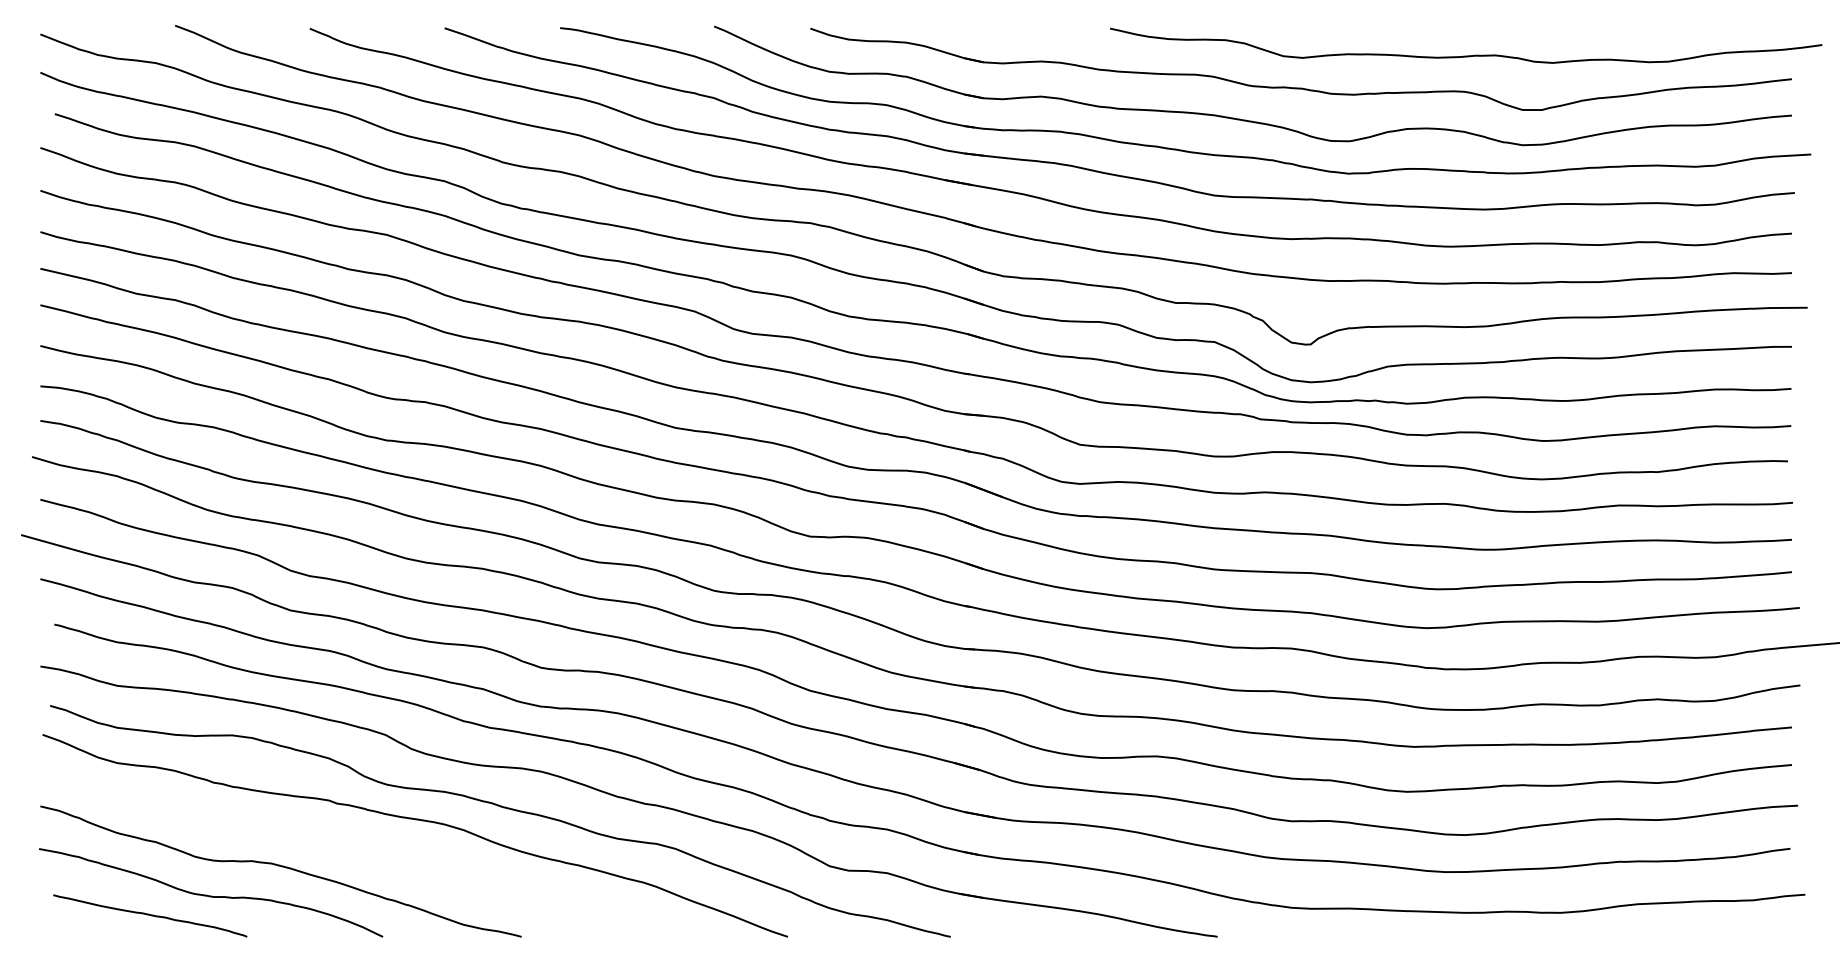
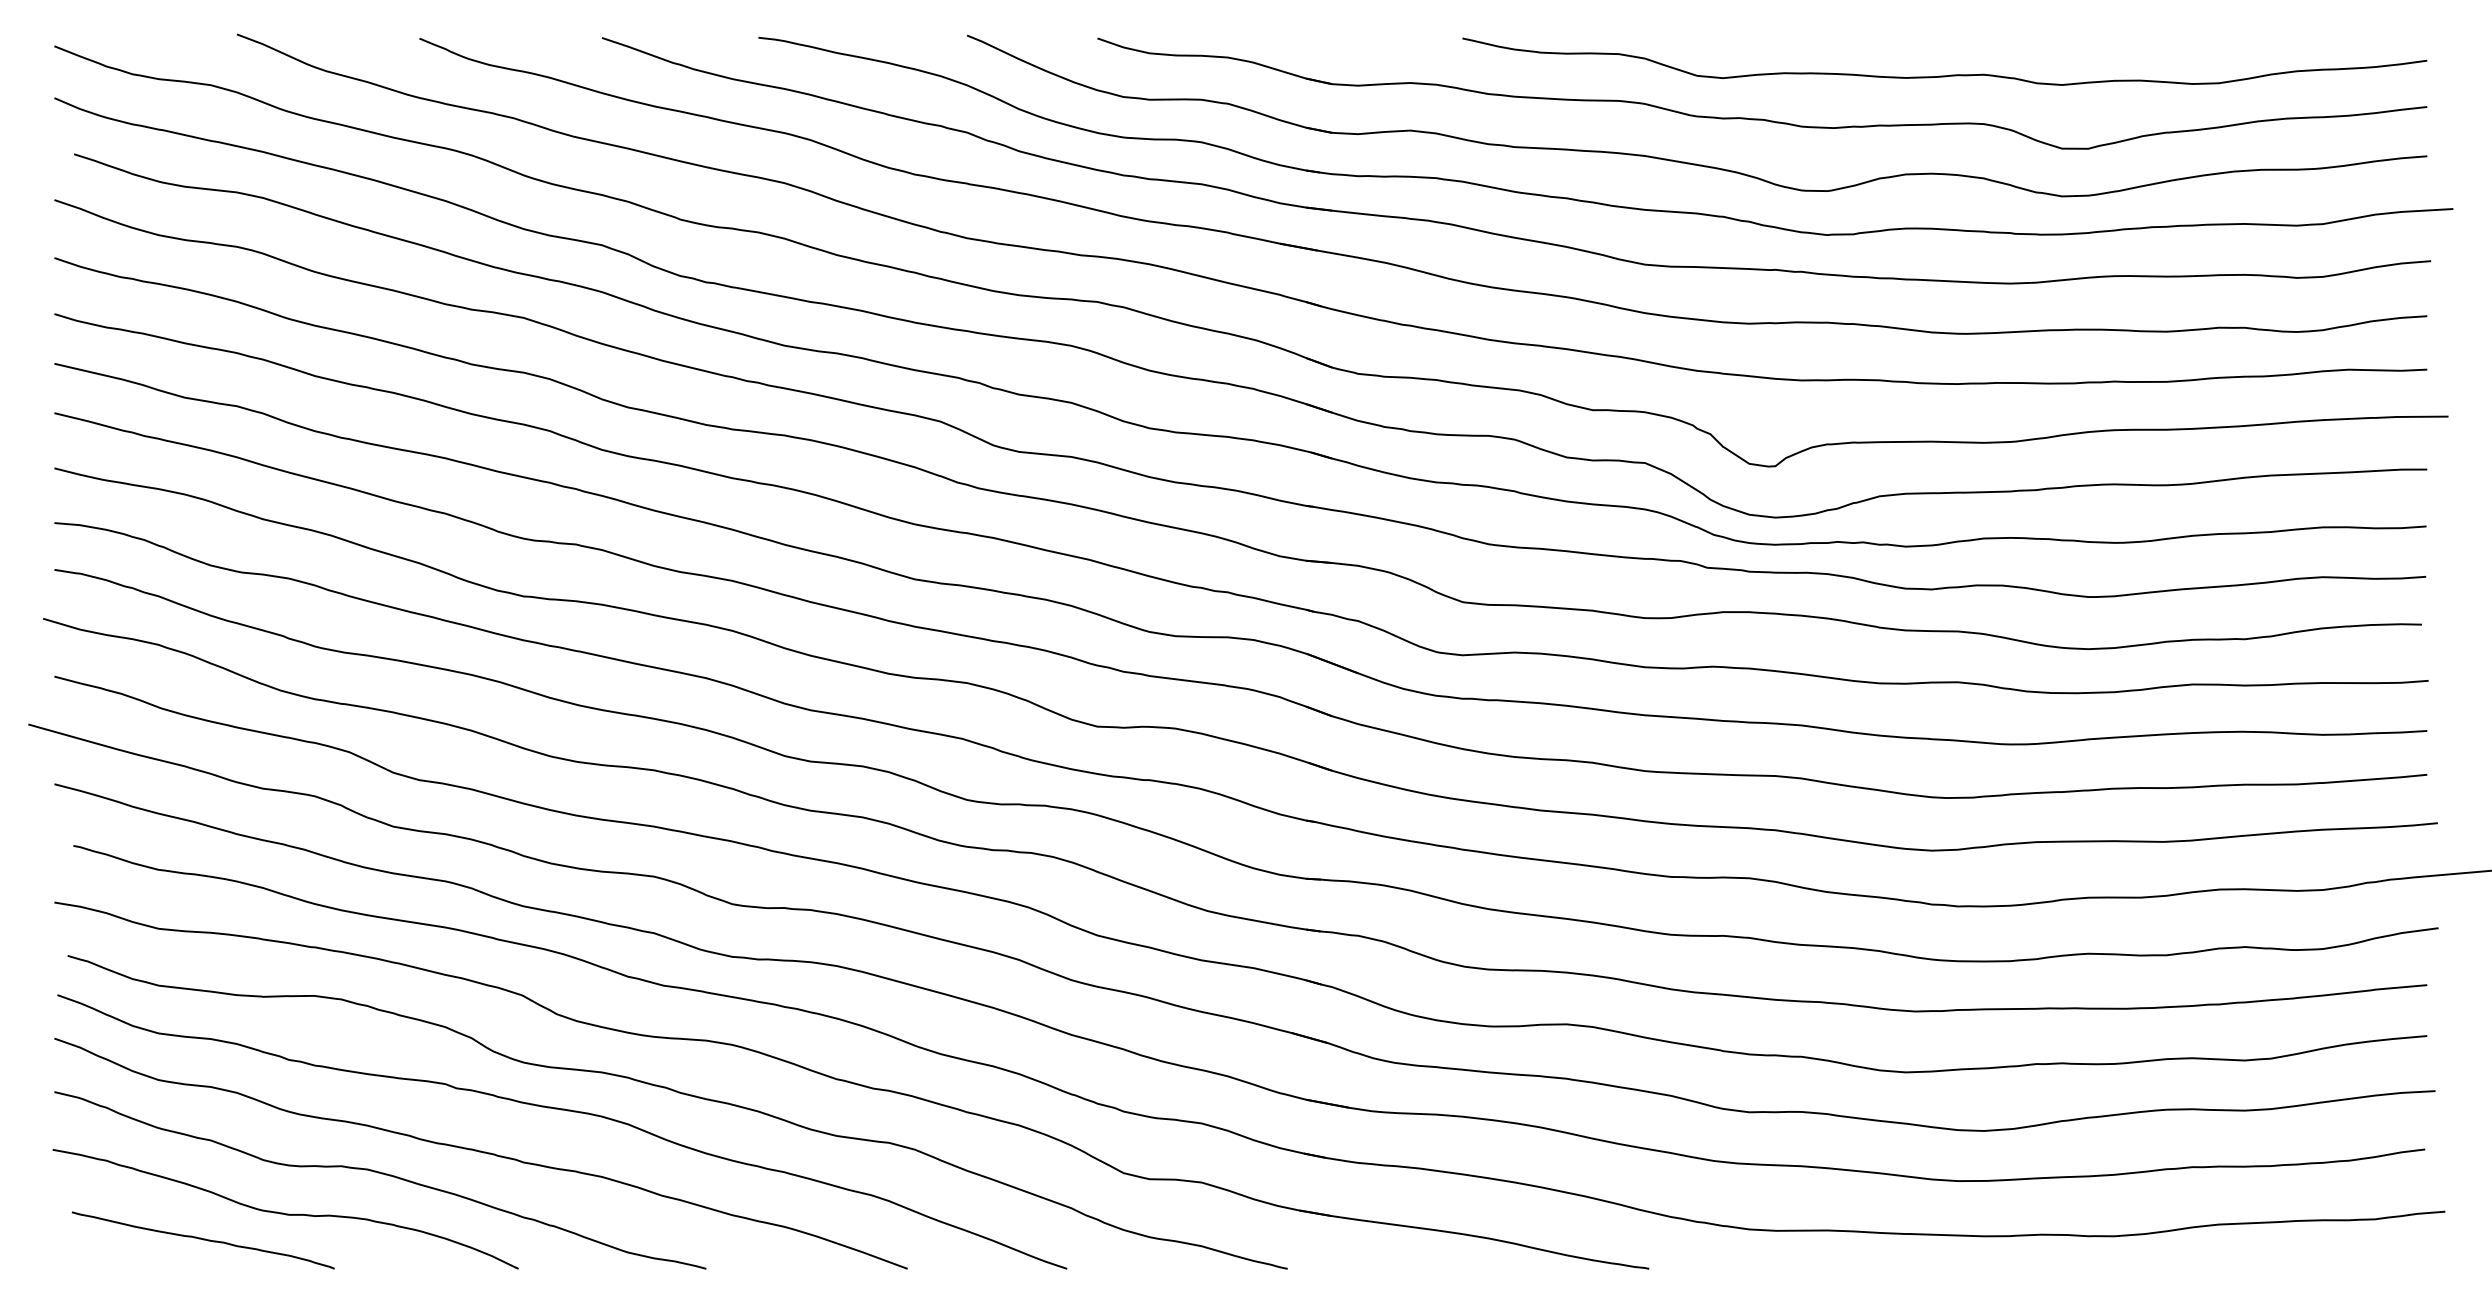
curve: (1465, 55) -> (1944, 75), moved
curve: (354, 850) -> (480, 1152), added

